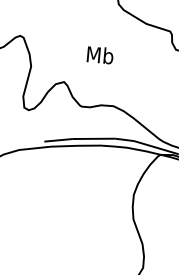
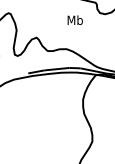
text: (98, 55) -> (74, 20), moved

